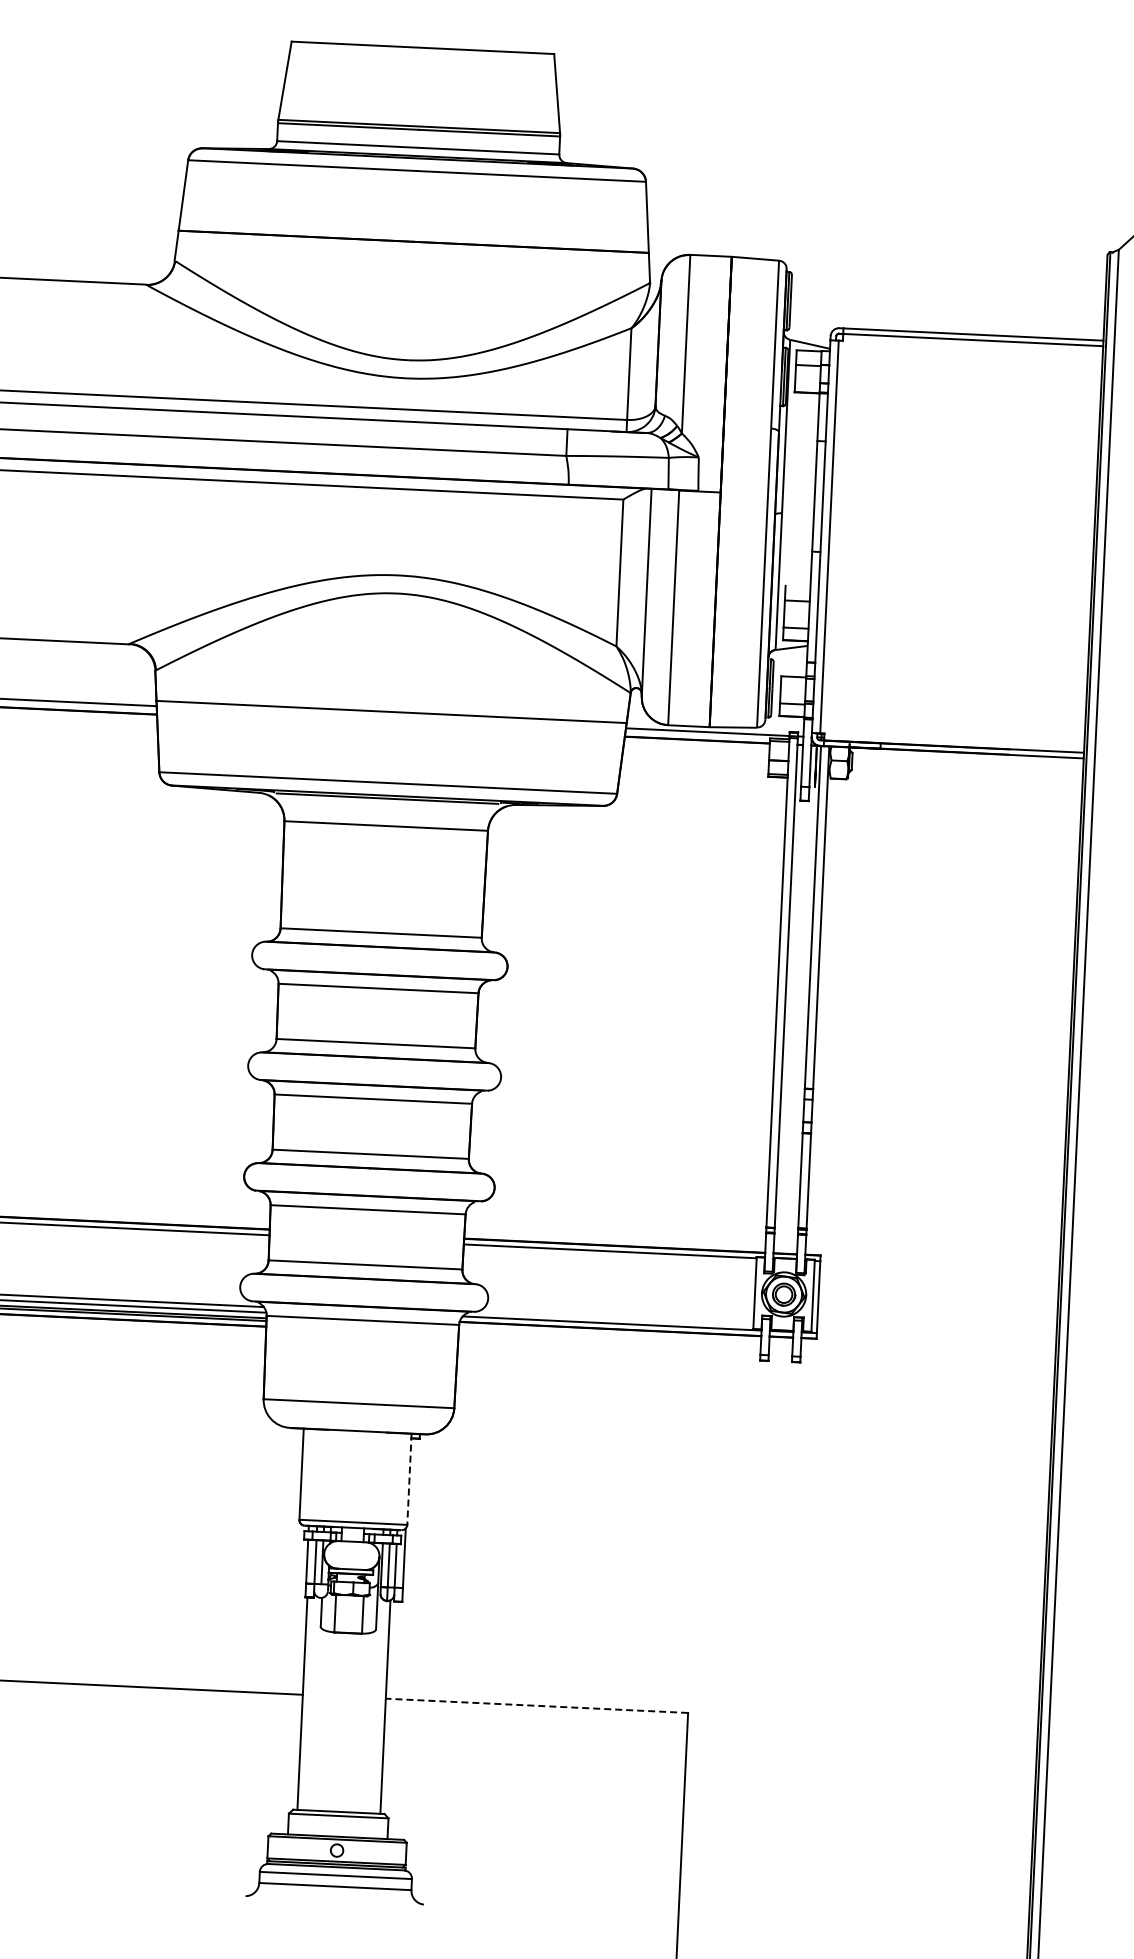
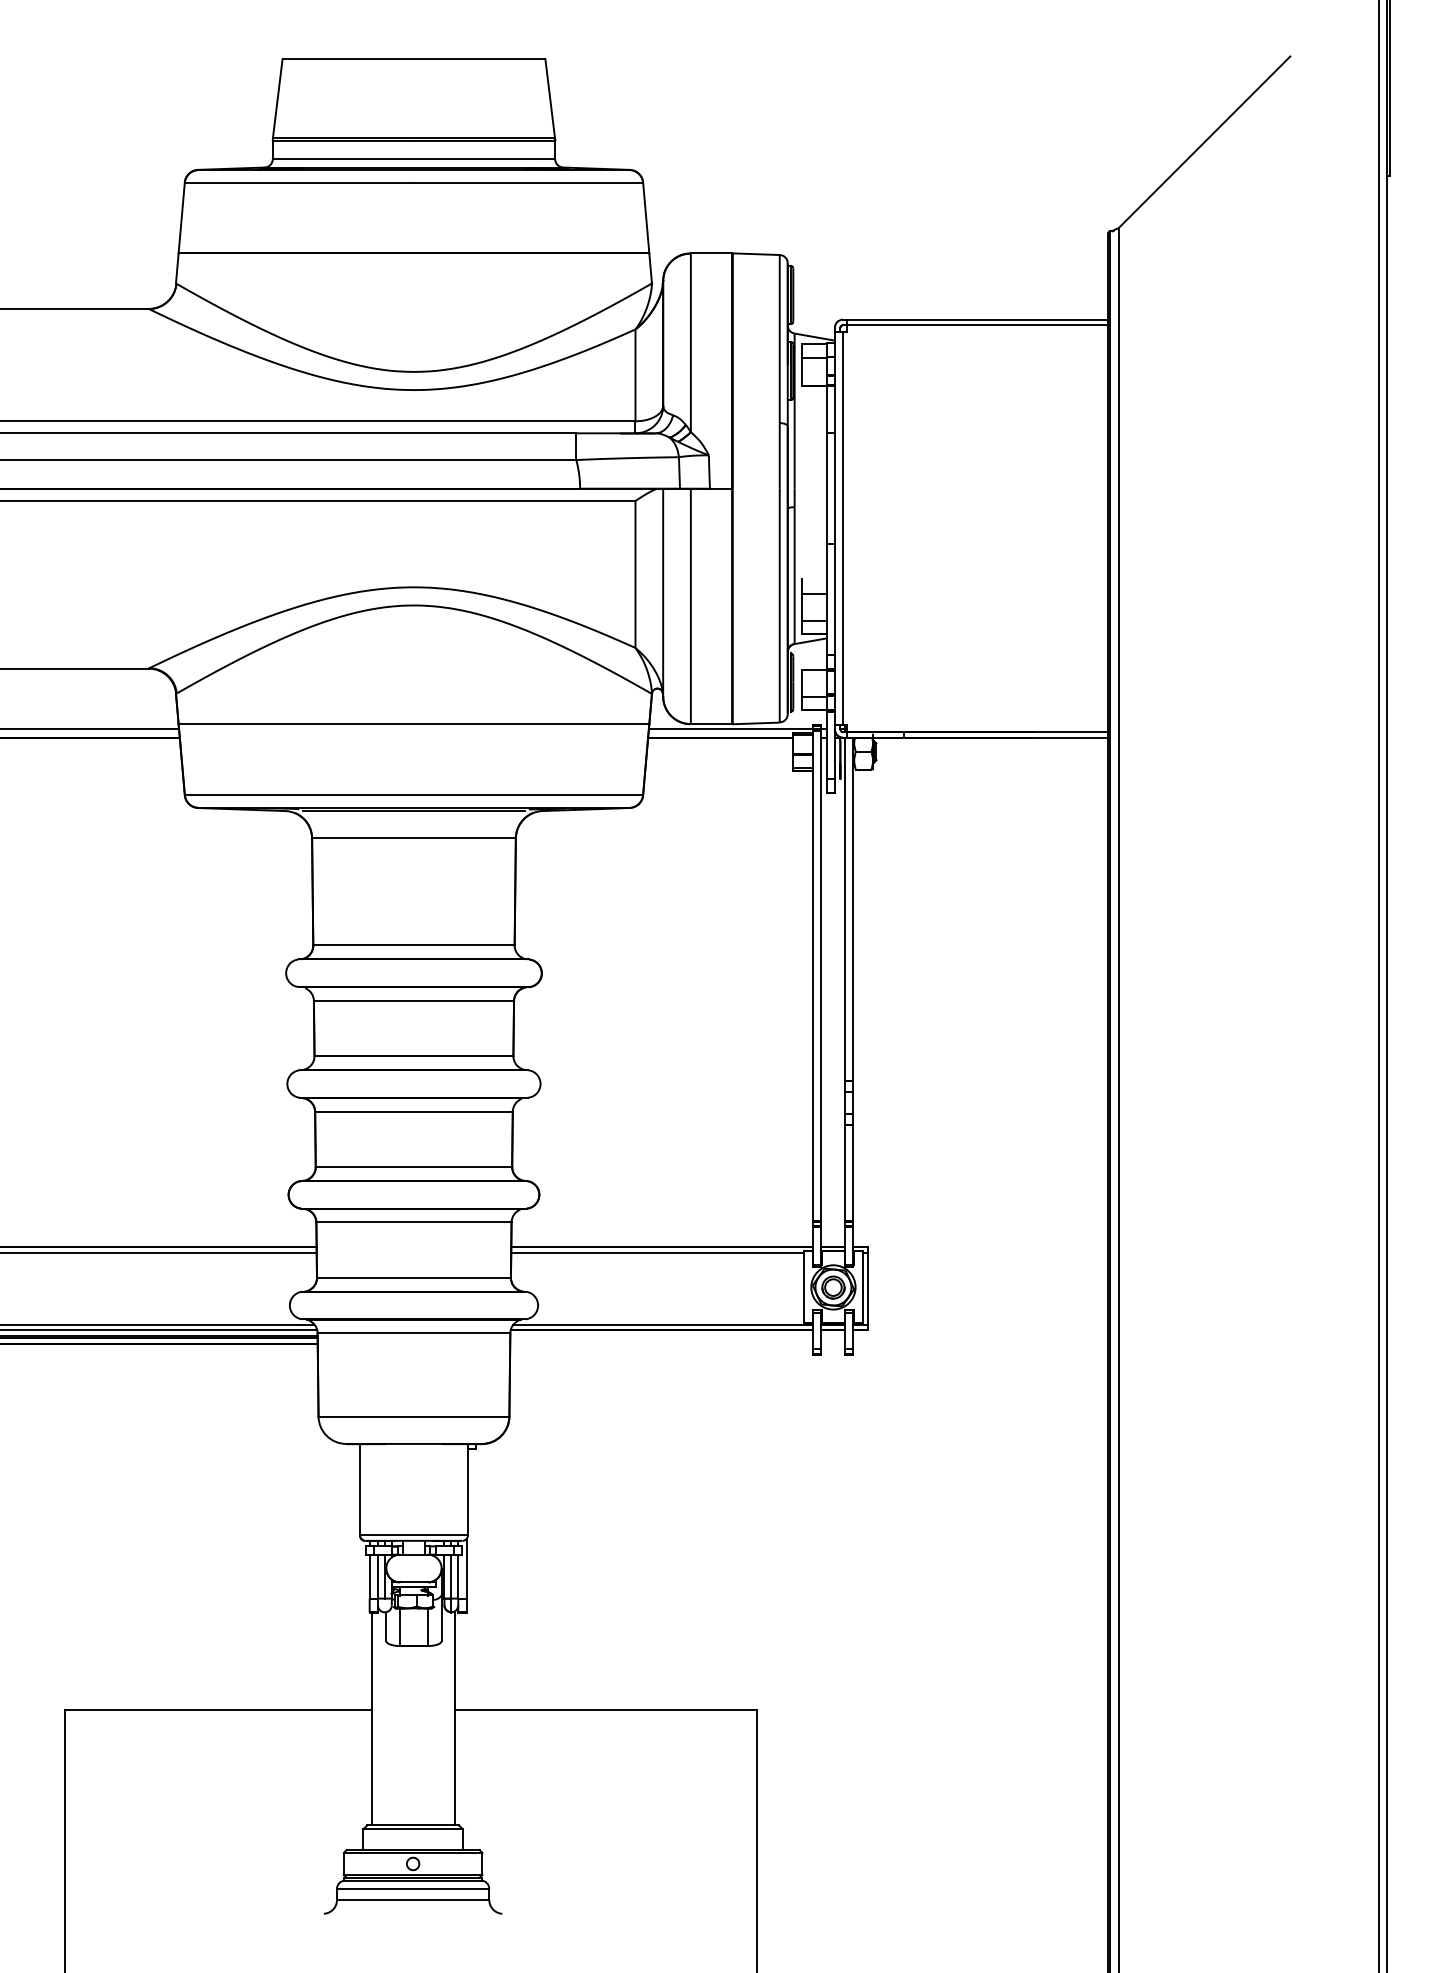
line: (409, 1479) -> (467, 1489), dashed -> solid
line: (536, 1705) -> (605, 1709), dashed -> solid

